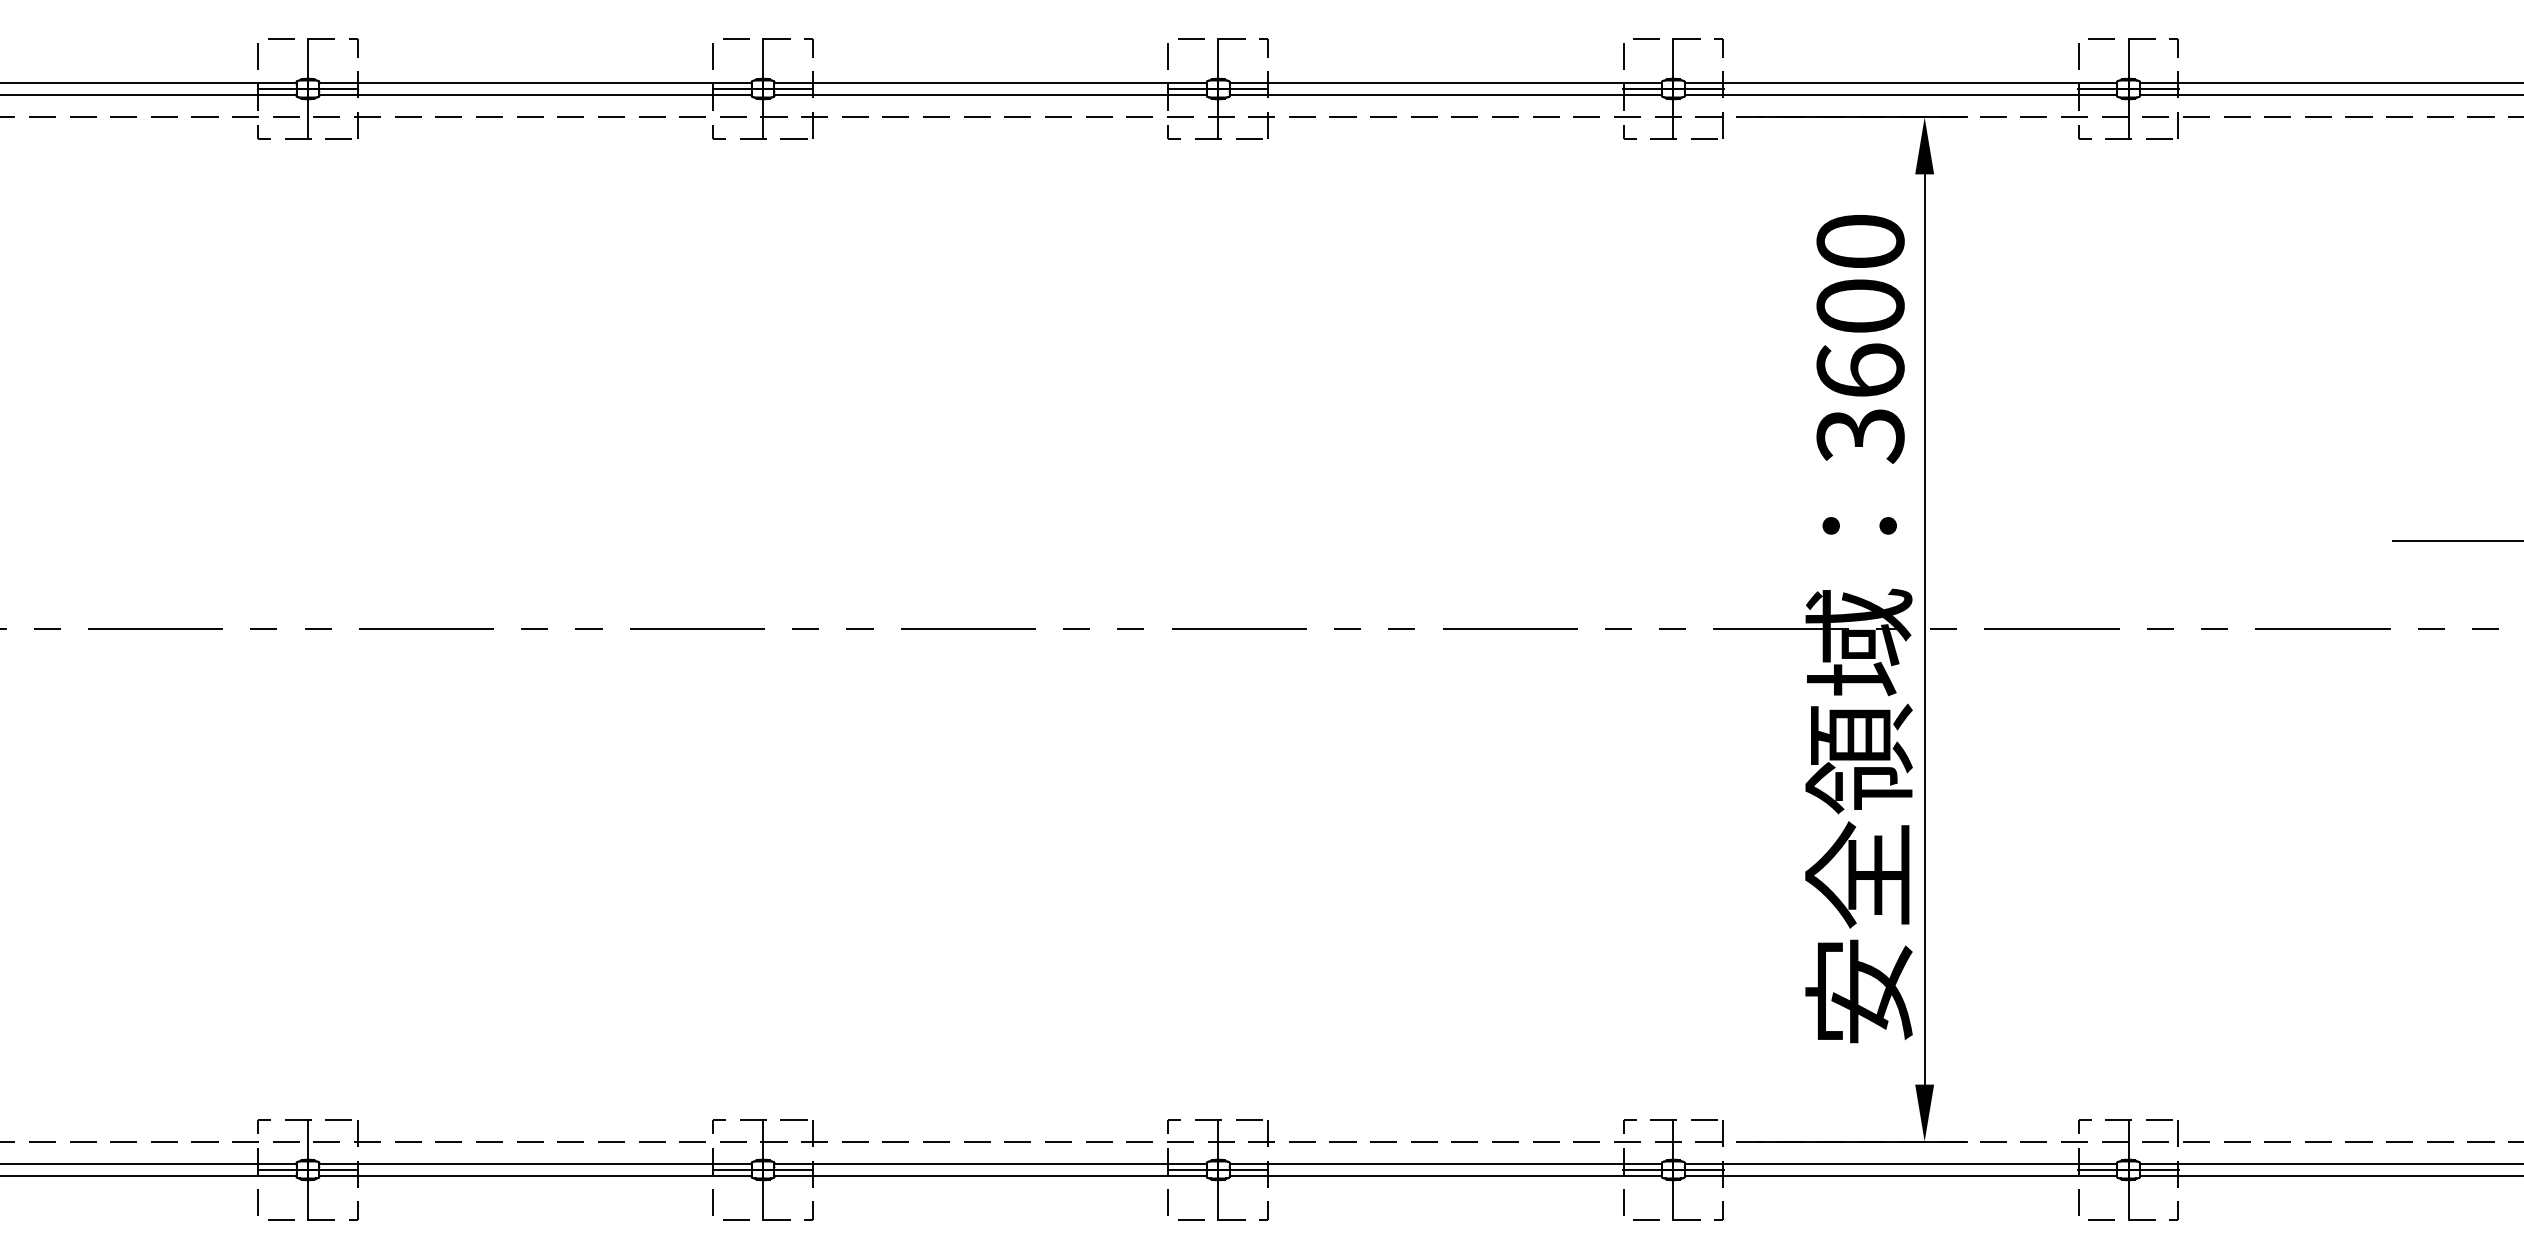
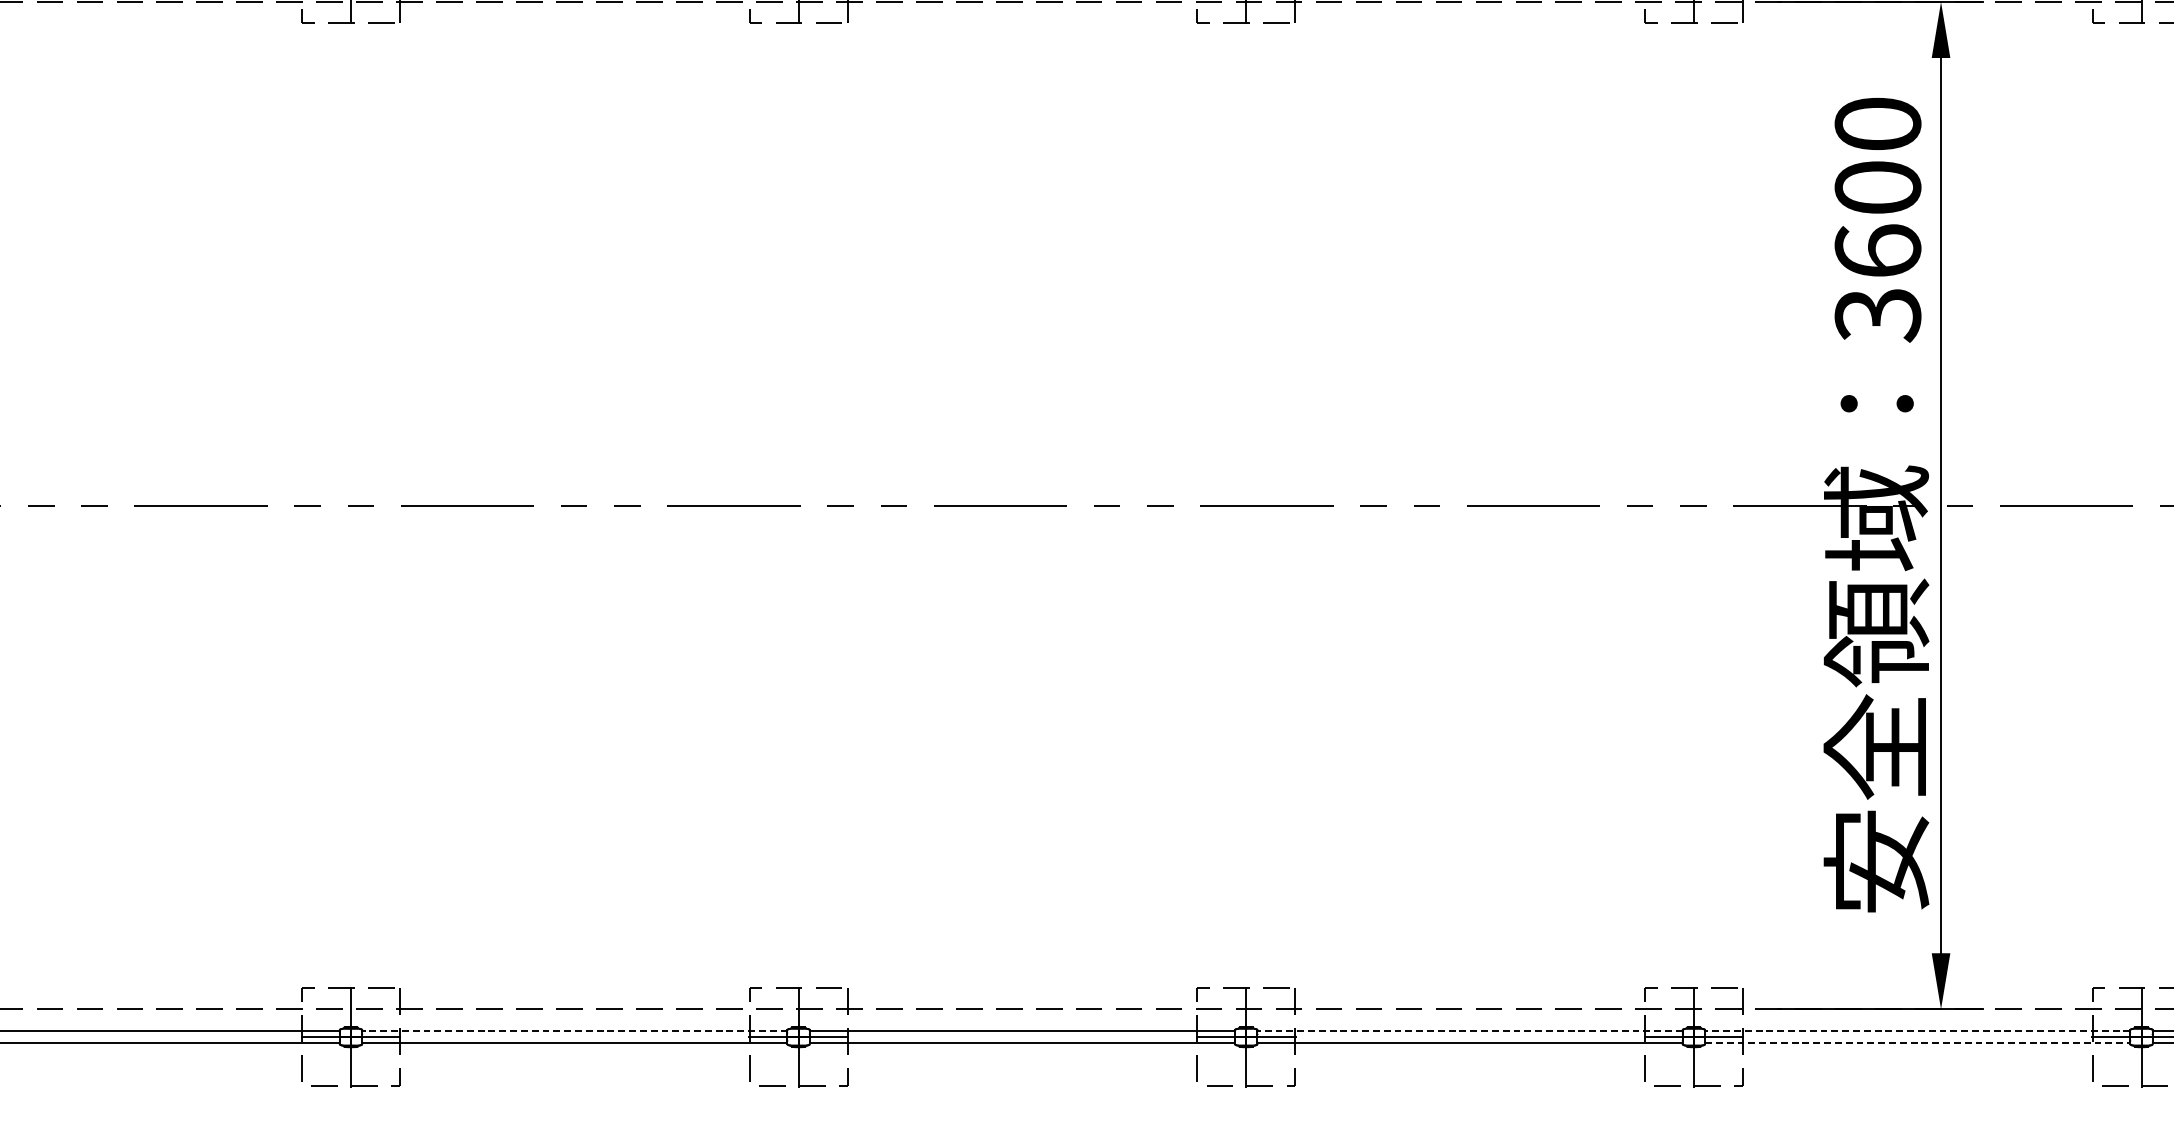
line: (535, 1163) -> (574, 1030), solid -> dashed
line: (1445, 1163) -> (1469, 1030), solid -> dashed
line: (1900, 1163) -> (1917, 1030), solid -> dashed
line: (1901, 1176) -> (1918, 1043), solid -> dashed

